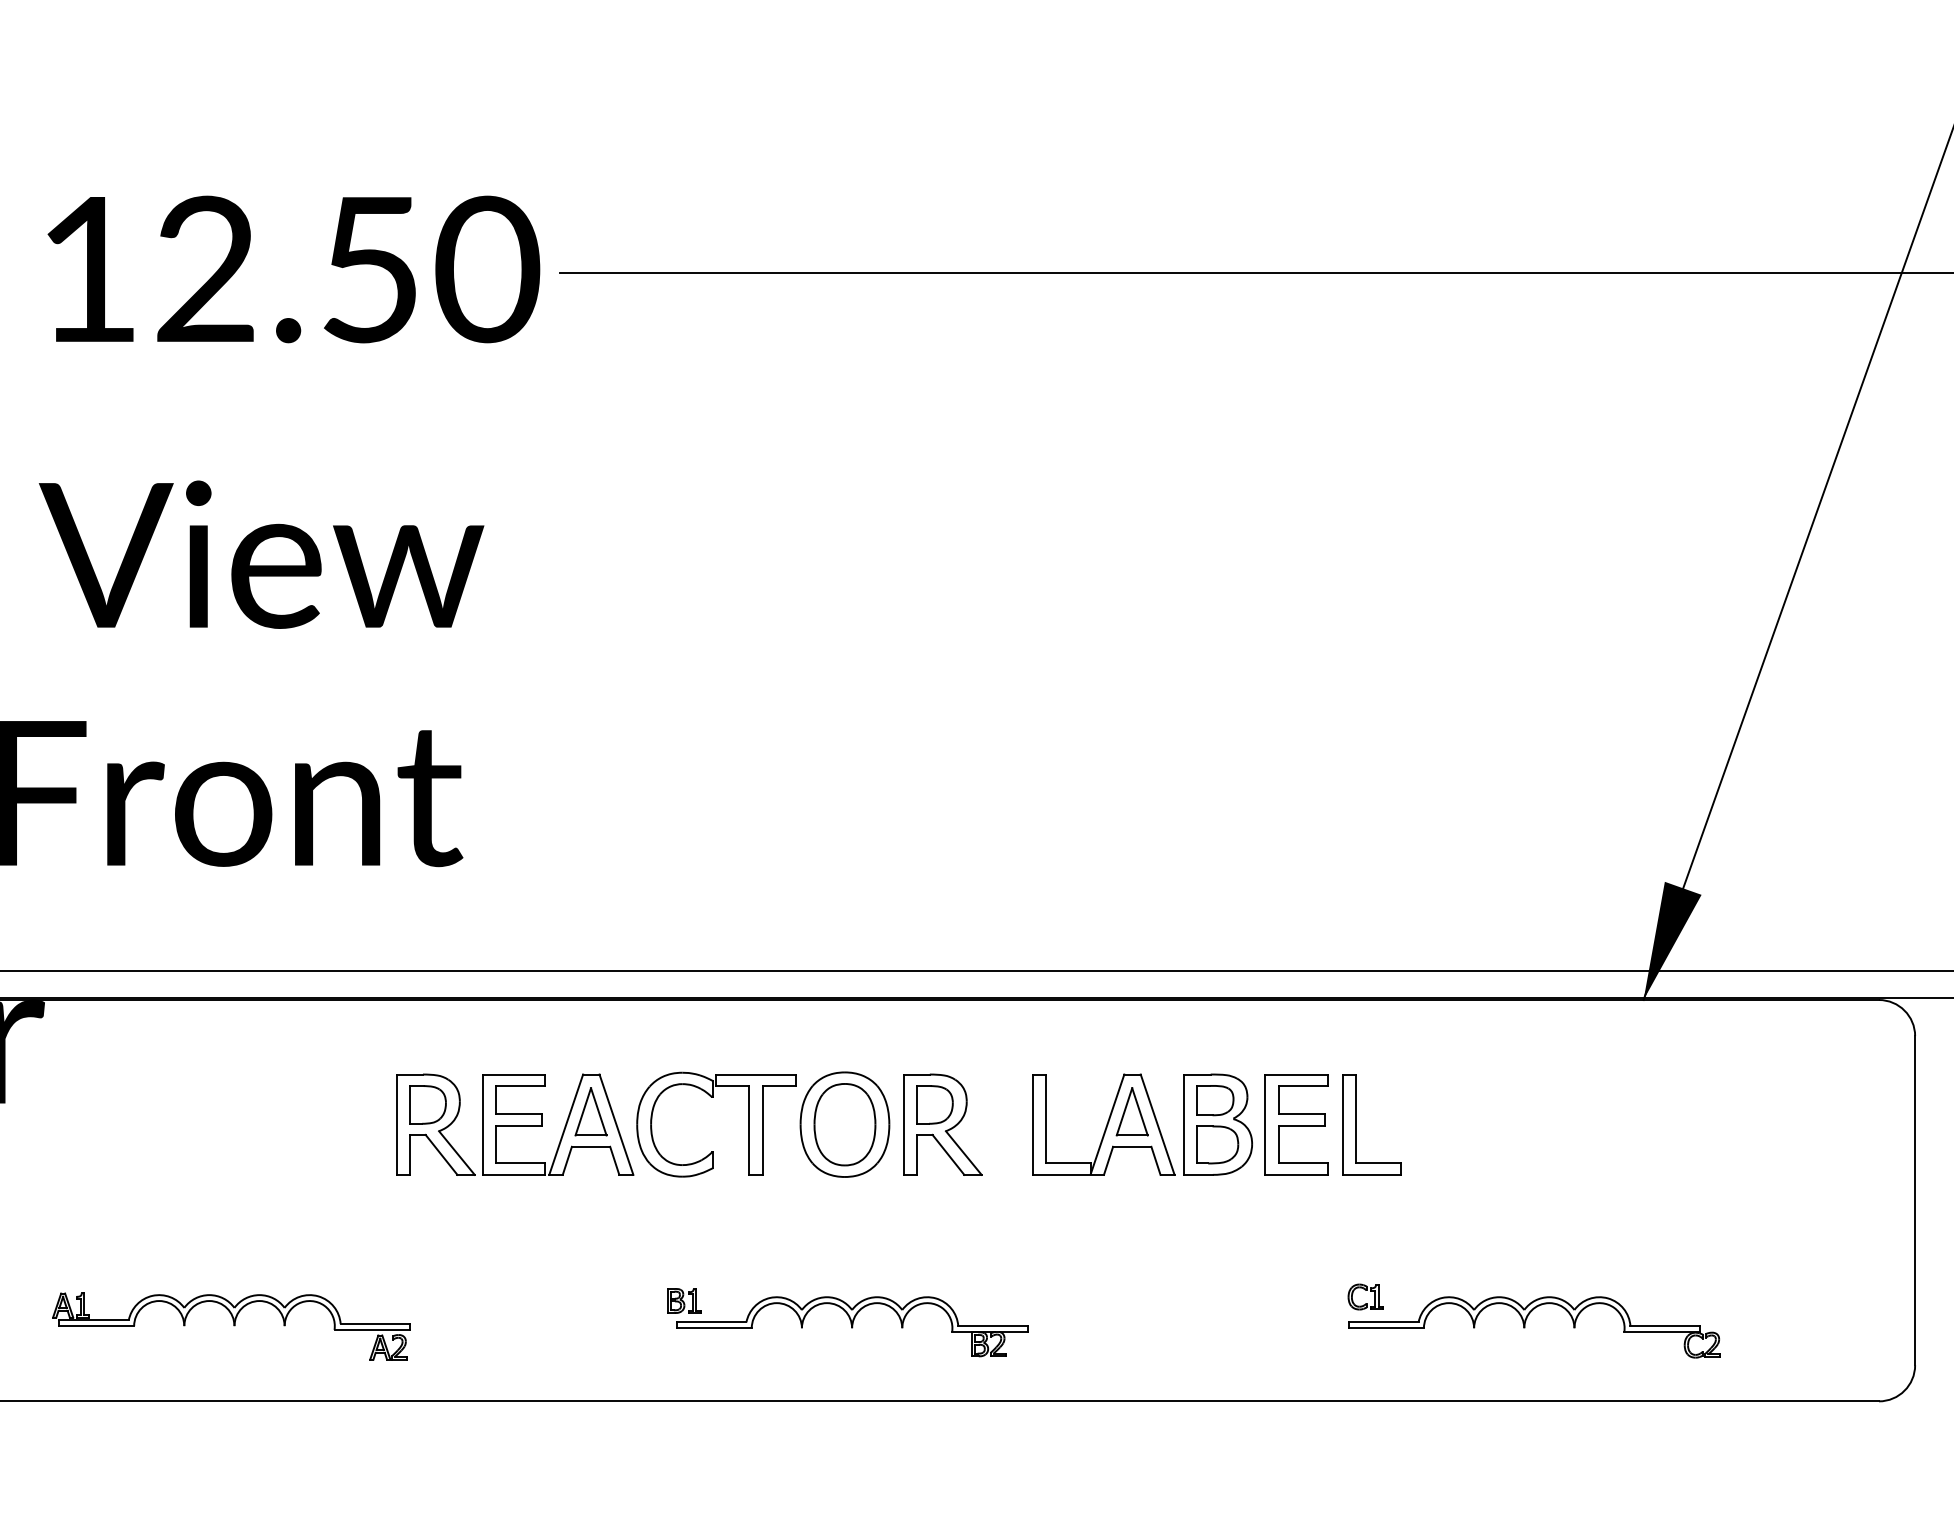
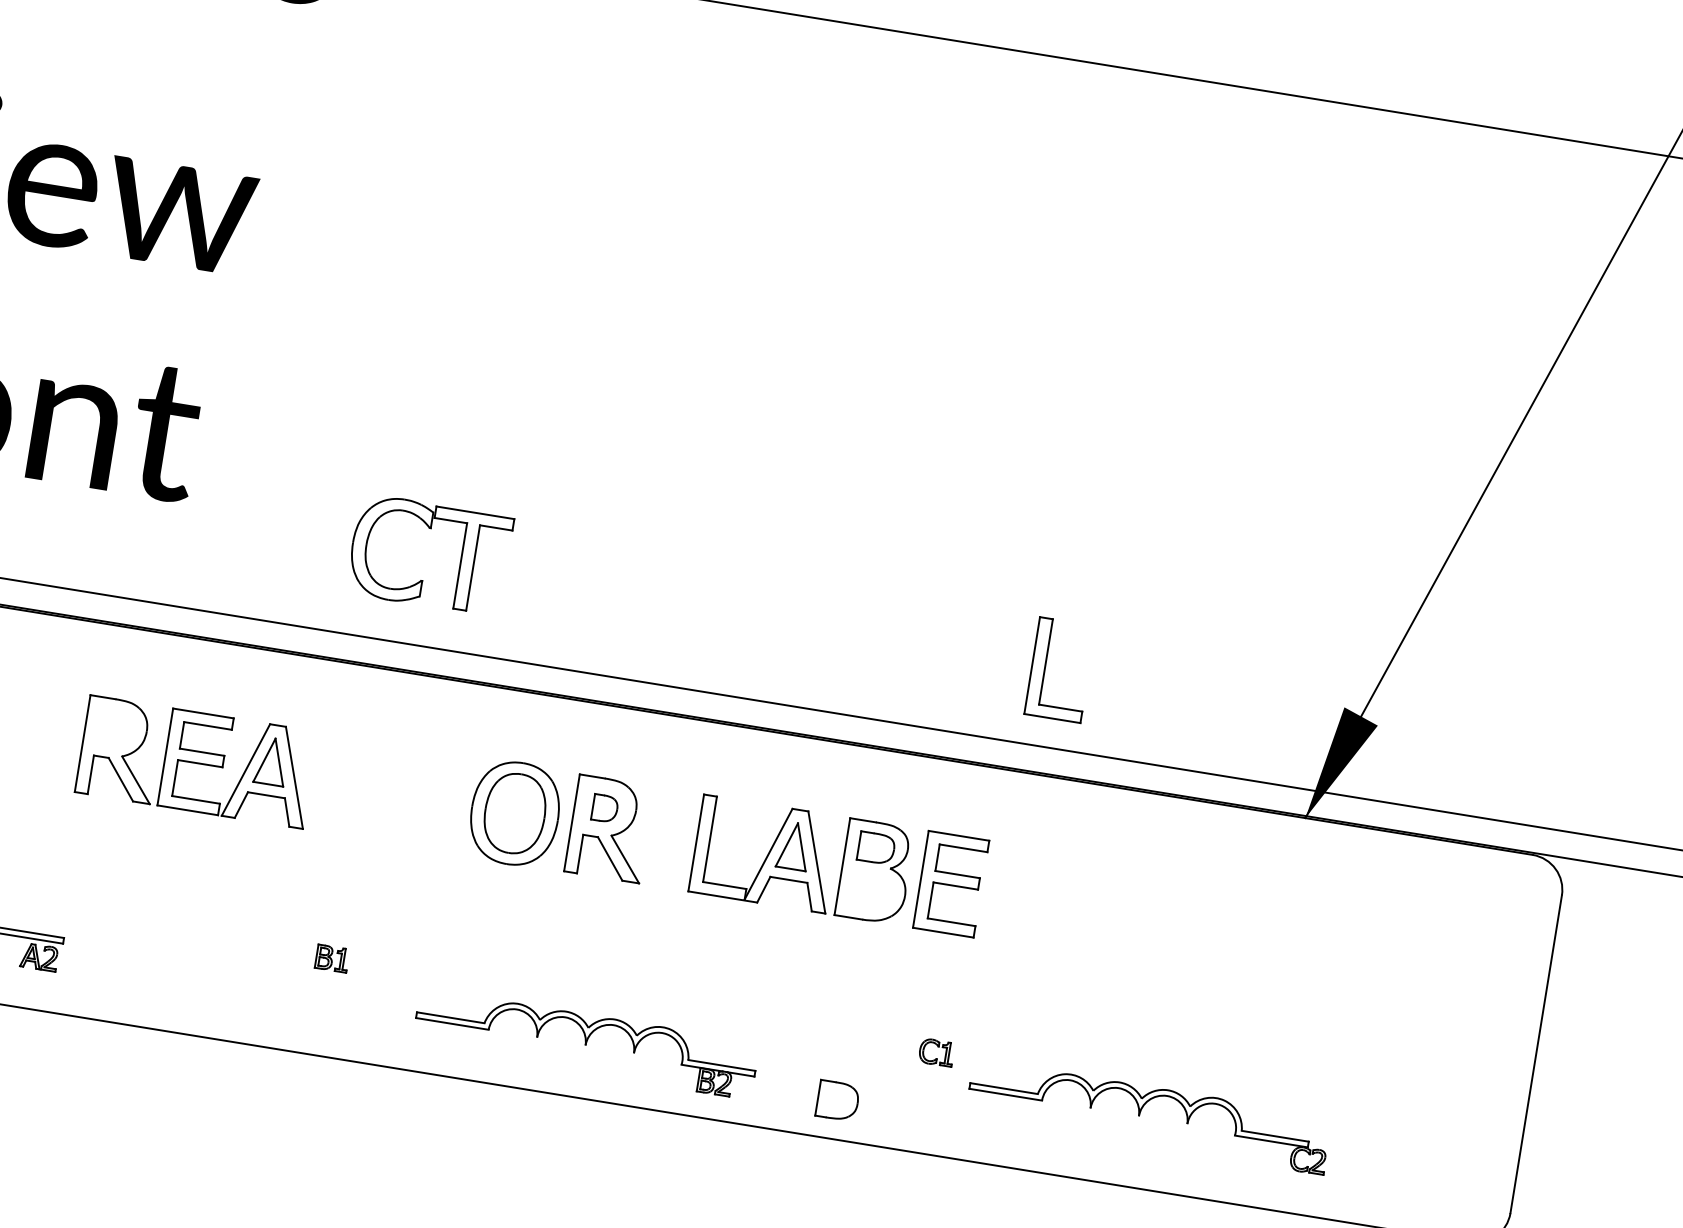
part: (713, 1097) -> (430, 528), moved
part: (427, 1104) -> (115, 728), removed
part: (934, 1104) -> (604, 808), size x0.7
part: (1356, 1124) -> (1045, 667), moved
part: (1217, 1144) -> (837, 1100), moved
part: (1365, 1296) -> (936, 1052), moved
part: (852, 1326) -> (586, 1043), moved

